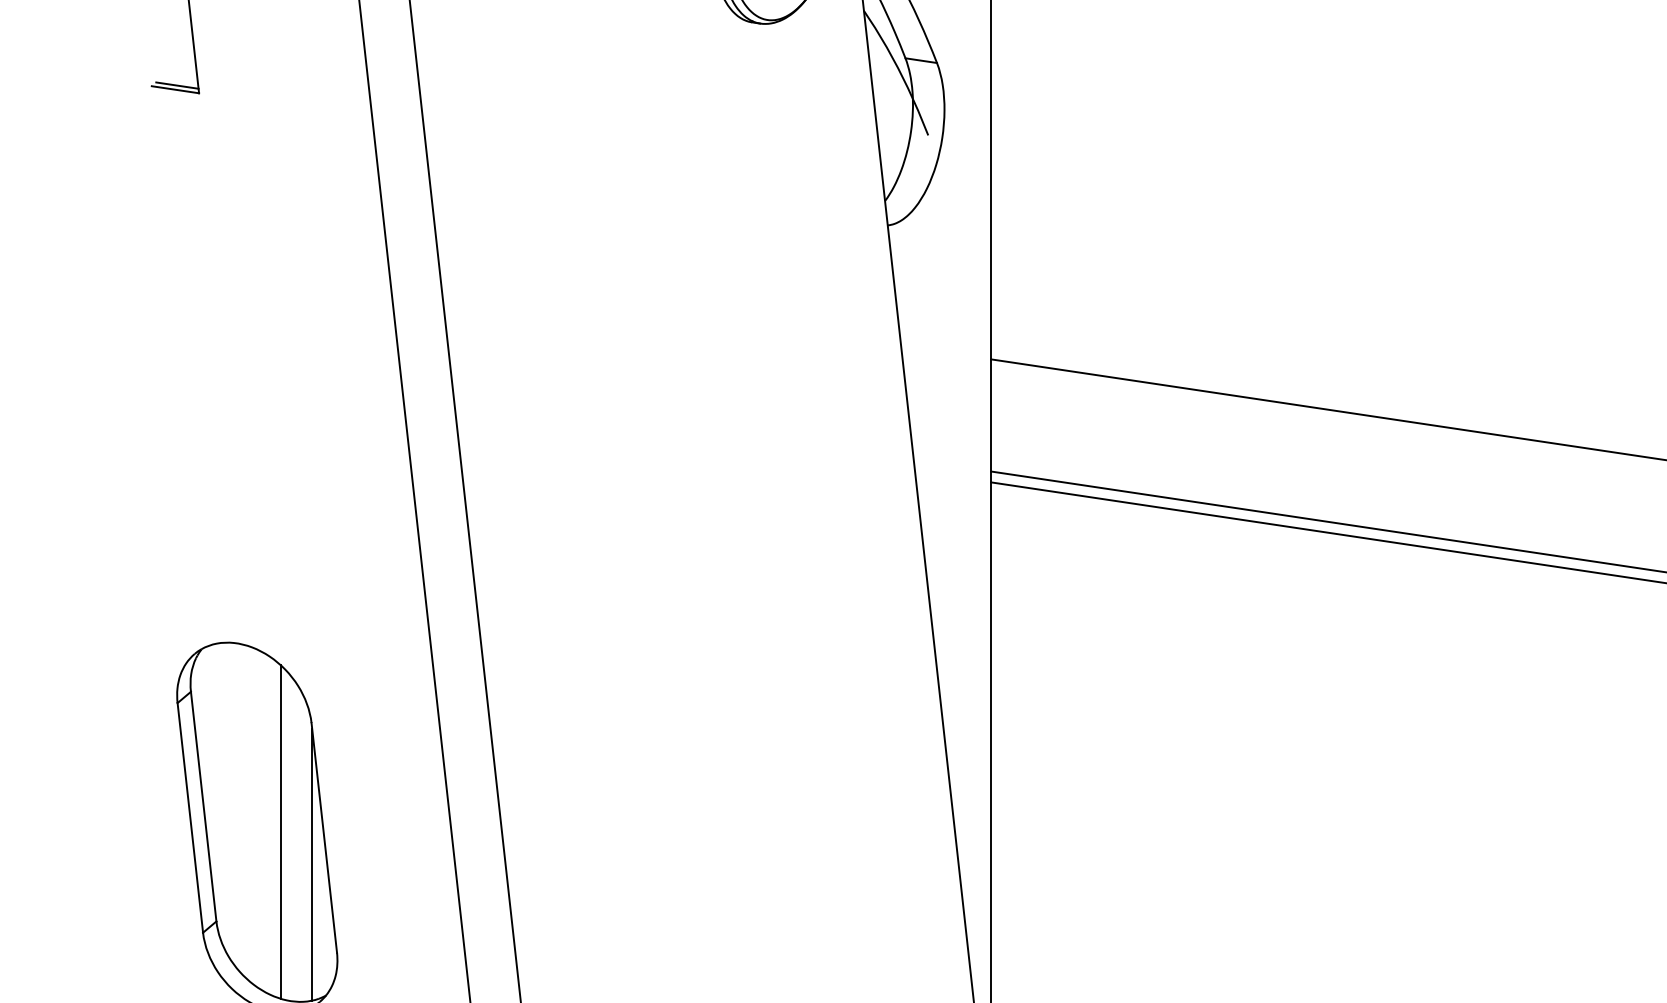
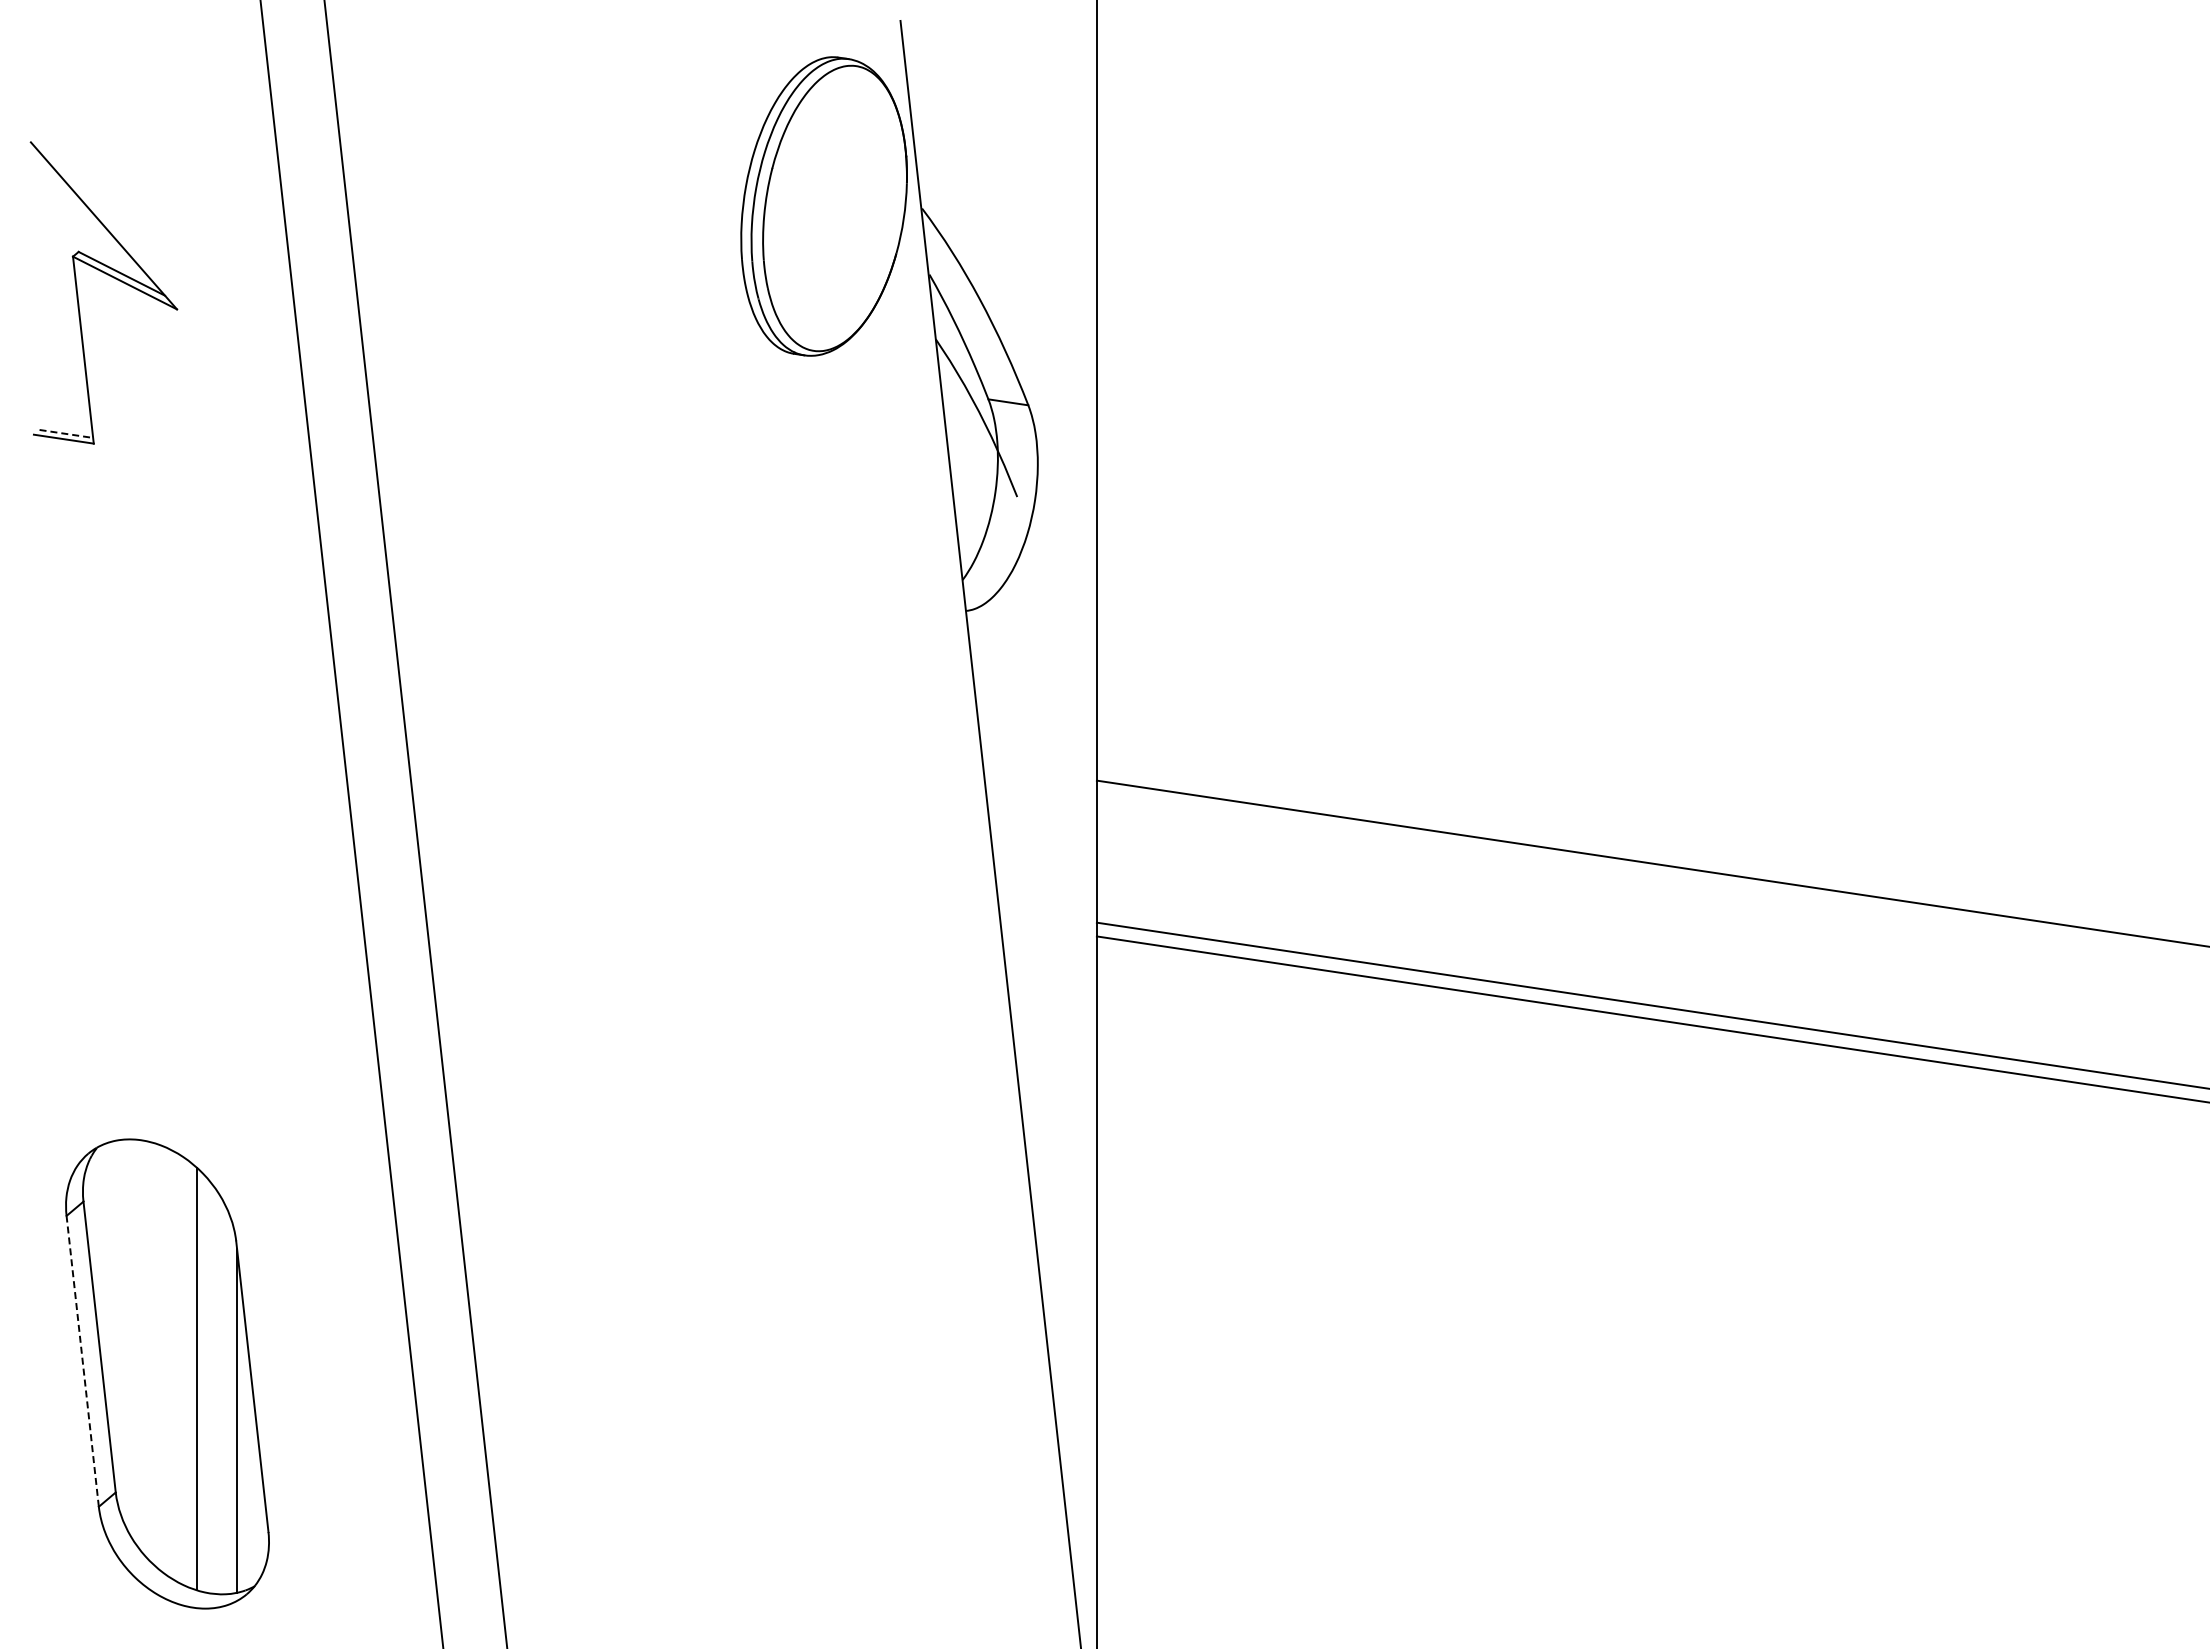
line: (177, 86) -> (66, 434), solid -> dashed
line: (190, 817) -> (82, 1360), solid -> dashed

